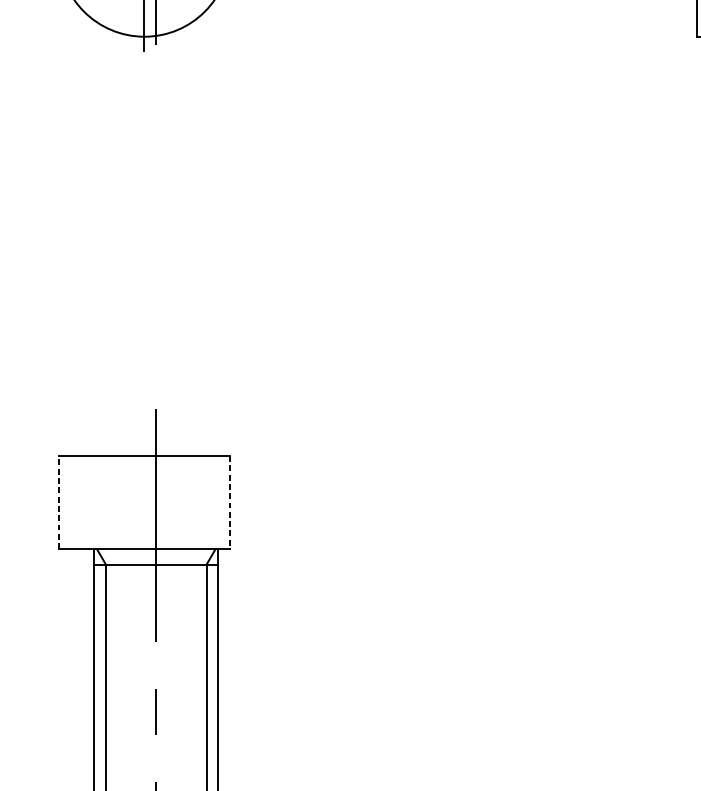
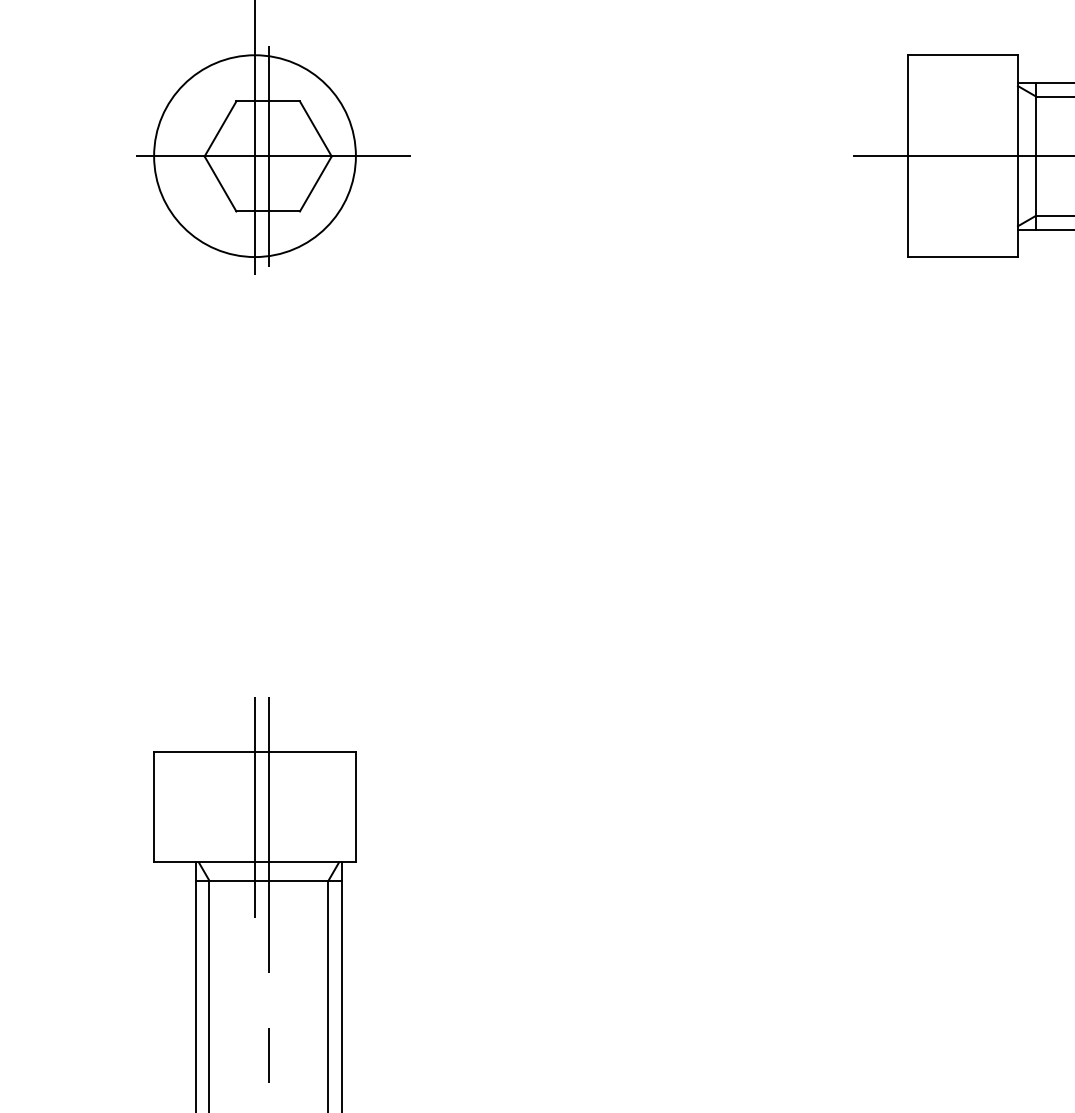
line: (59, 501) -> (154, 806), dashed -> solid
line: (144, 502) -> (255, 807), added
line: (229, 502) -> (355, 807), dashed -> solid

